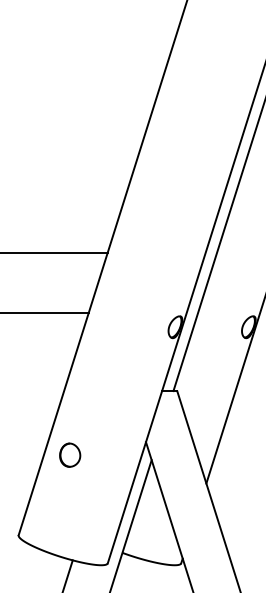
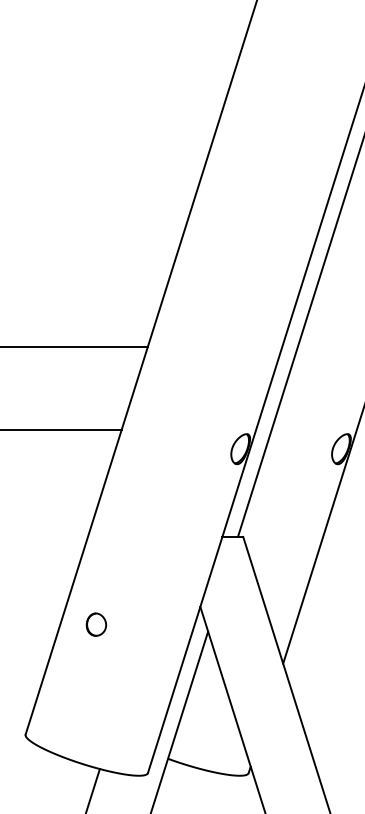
part: (70, 454) -> (96, 623), size x0.7

